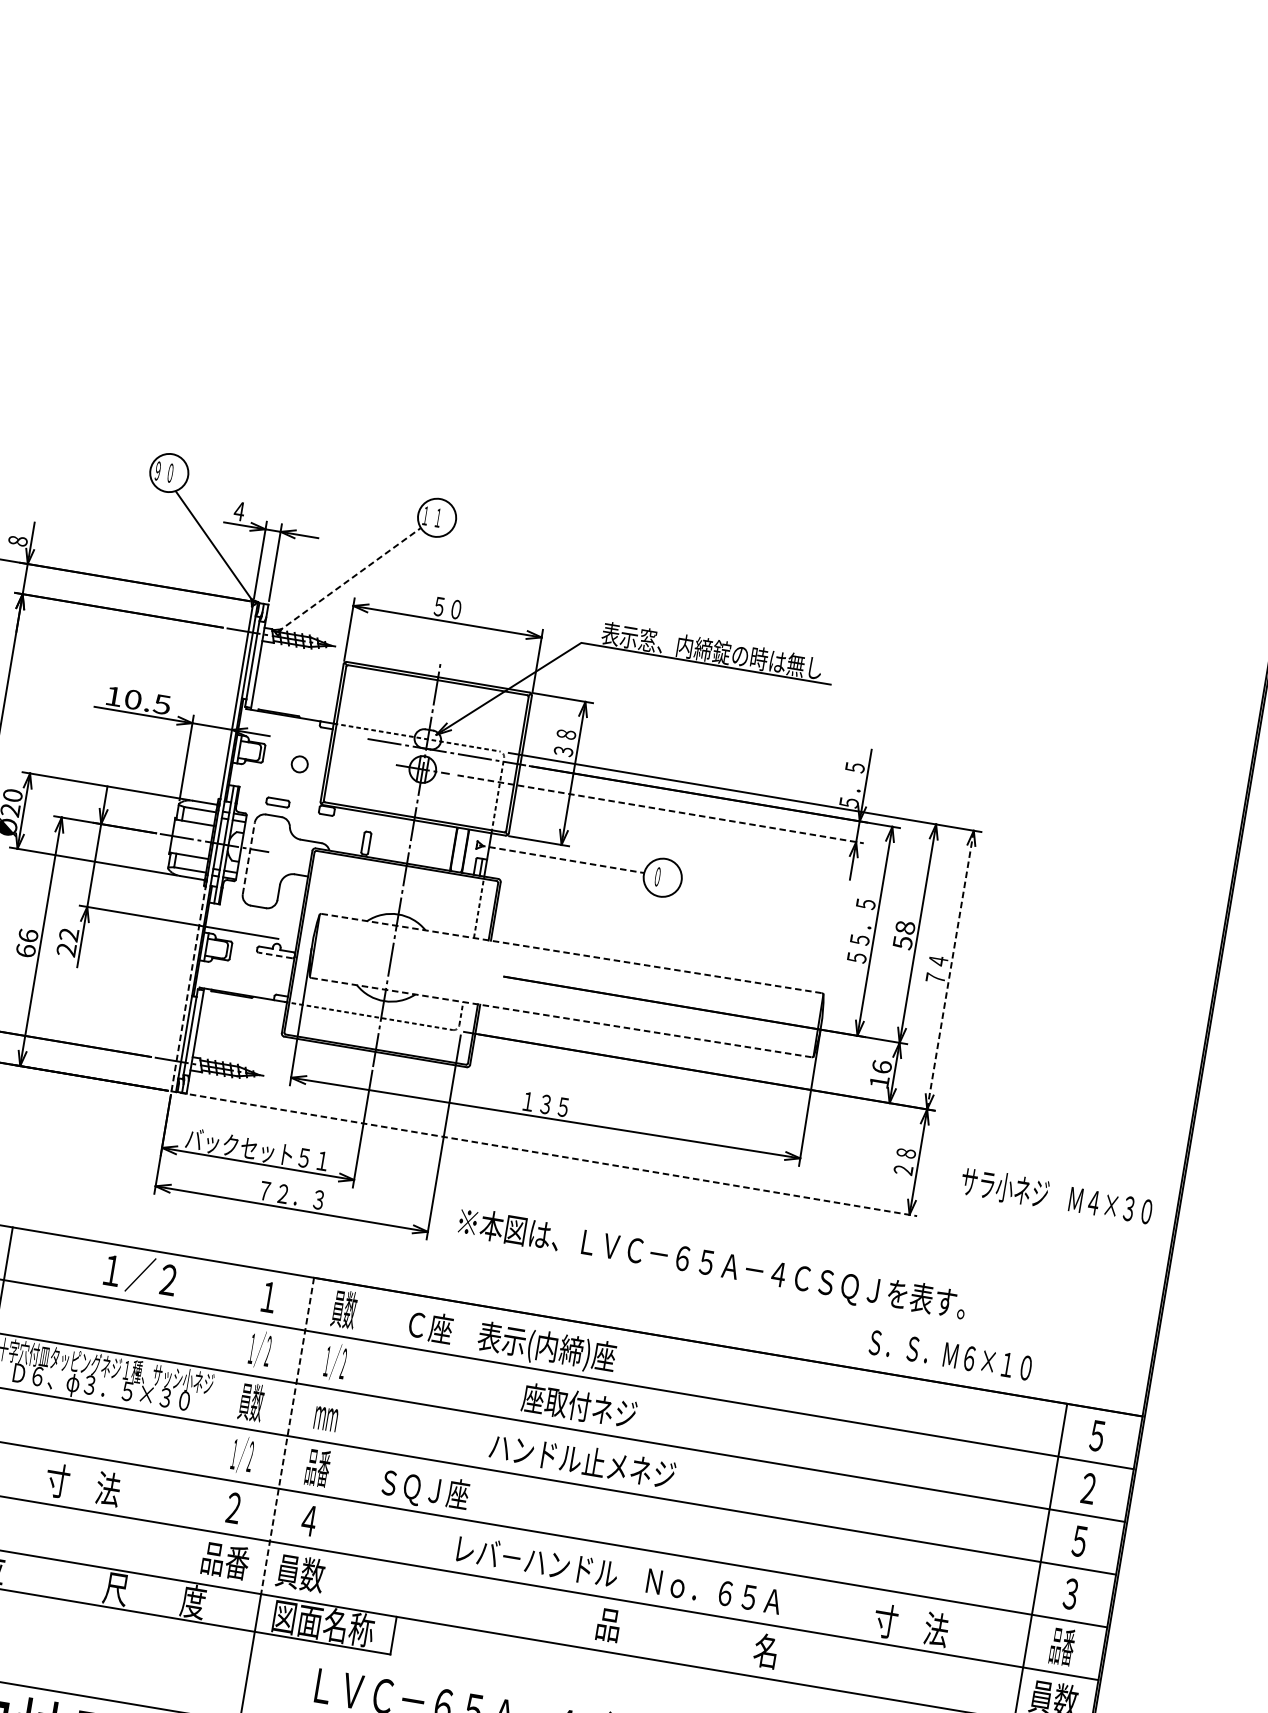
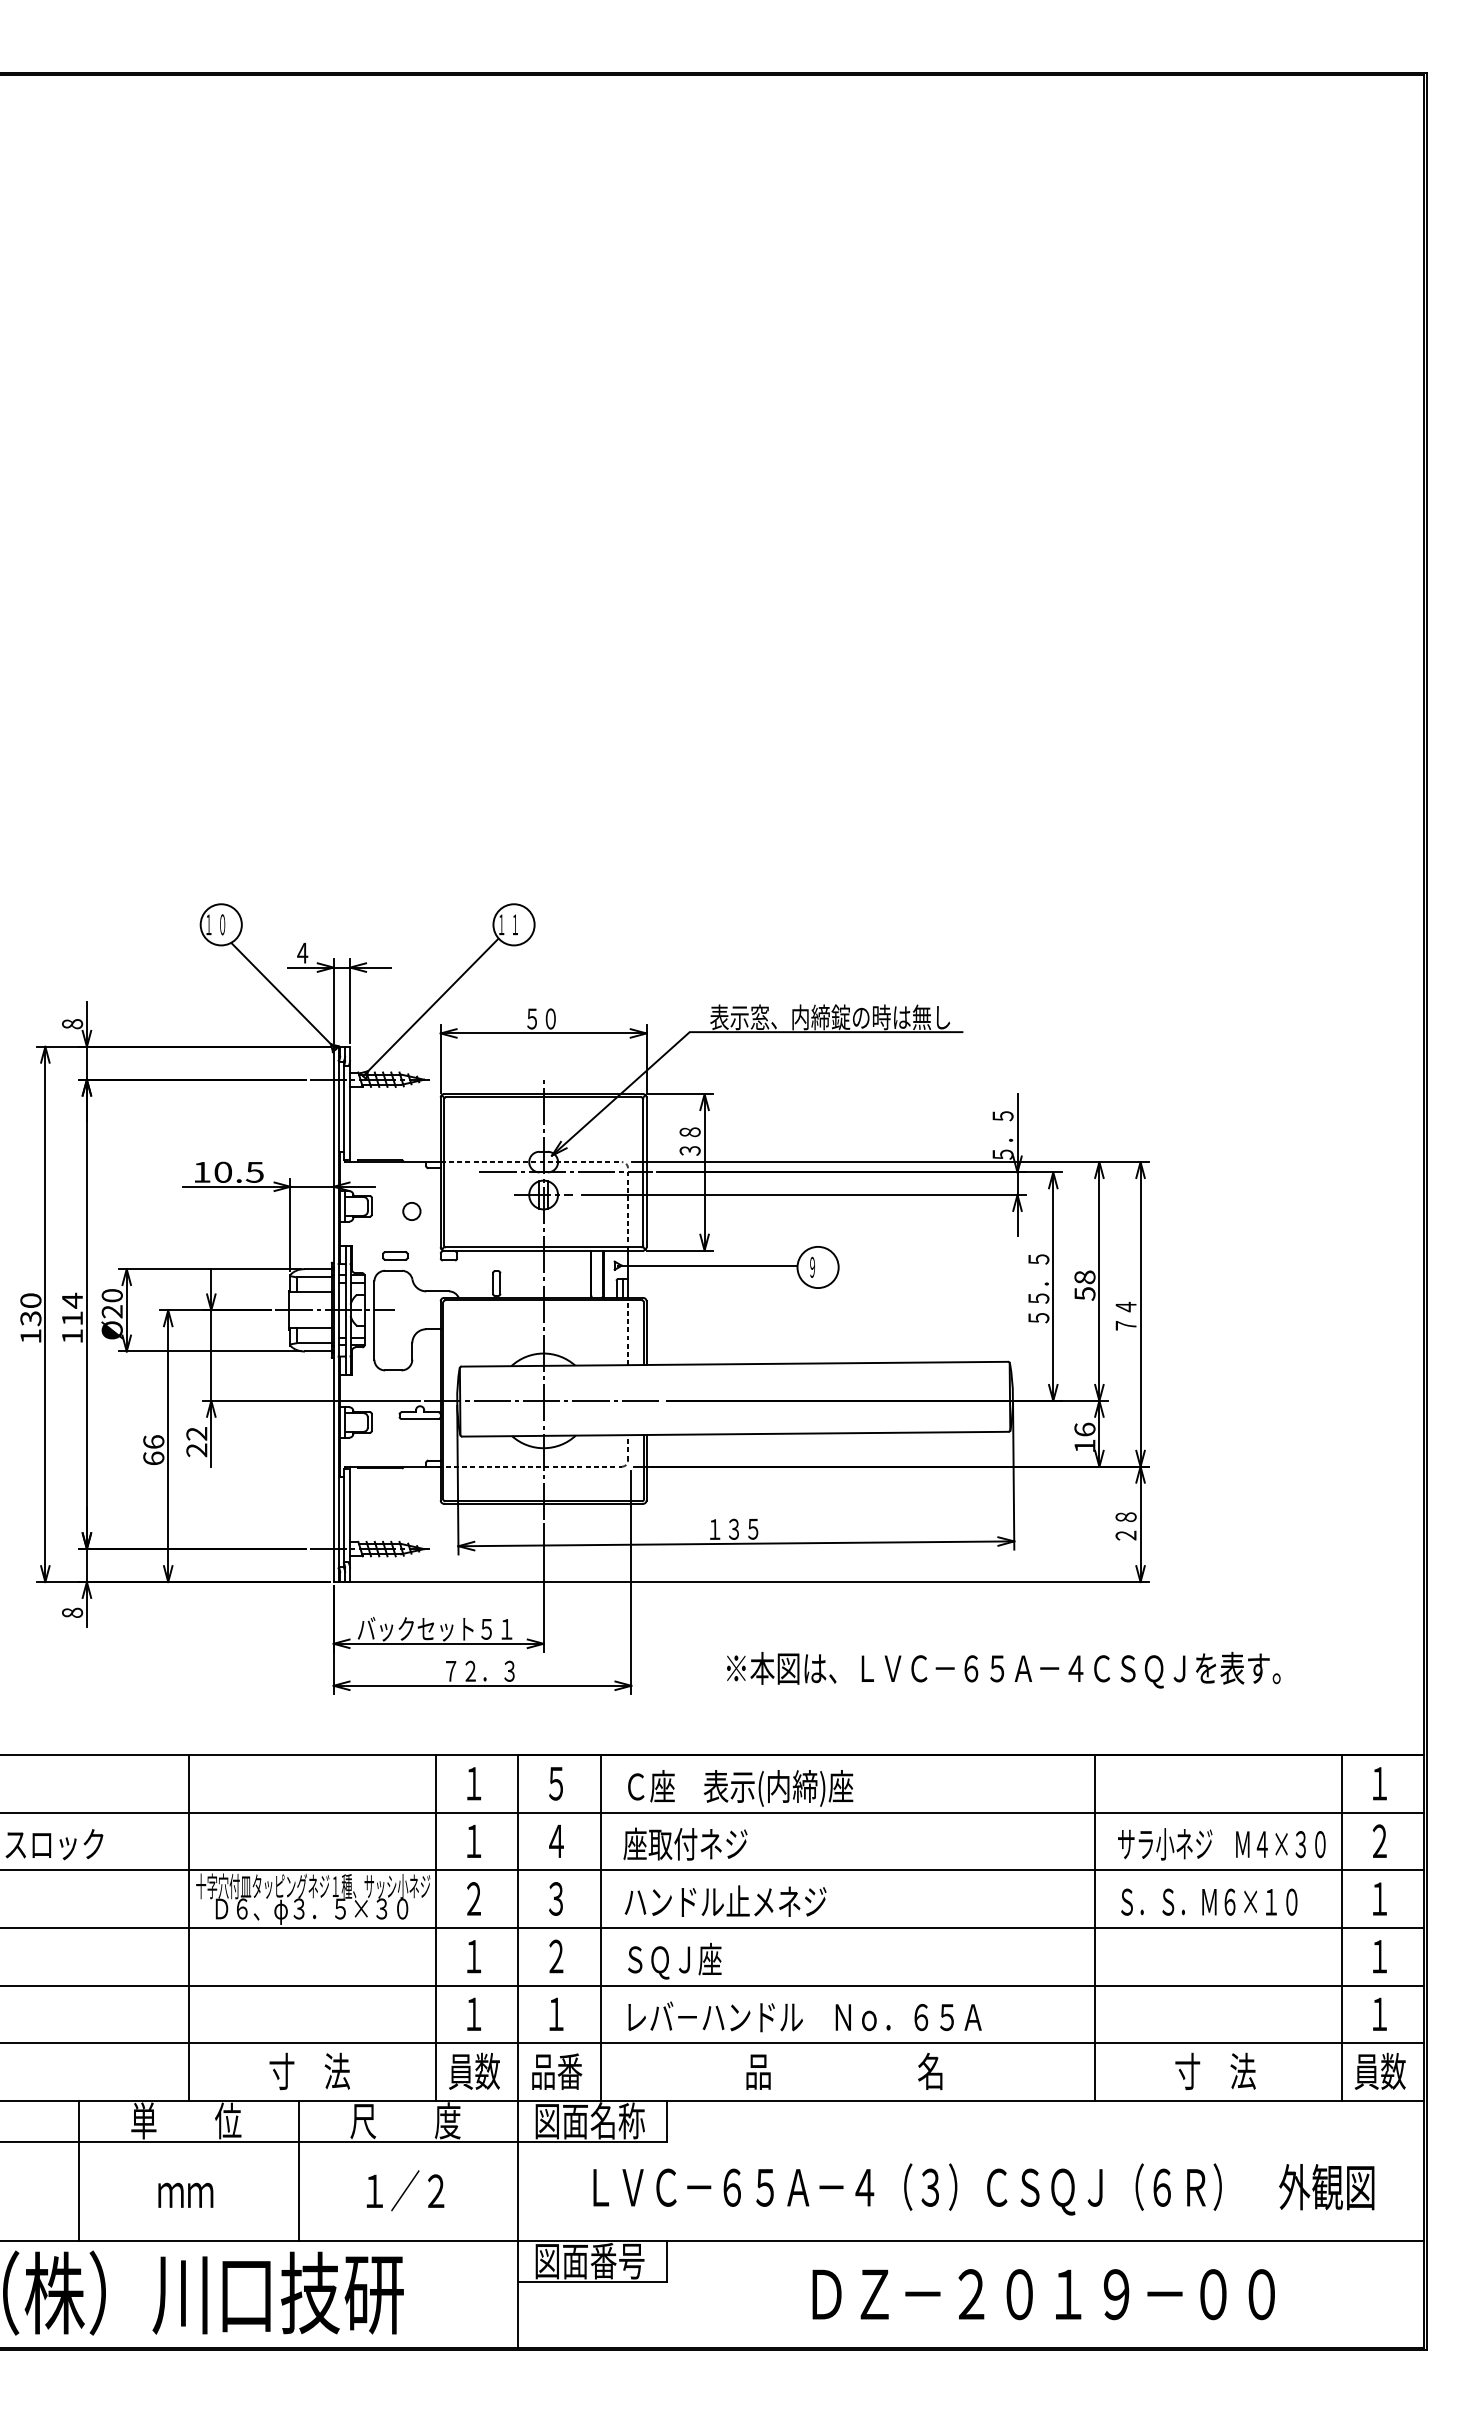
text: (157, 470) -> (208, 924), ９ -> １
line: (350, 580) -> (432, 1006), dashed -> solid
line: (661, 809) -> (804, 1195), dashed -> solid
line: (248, 858) -> (374, 1320), dashed -> solid
line: (561, 859) -> (707, 1265), dashed -> solid
text: (657, 876) -> (812, 1267), ０ -> ９
line: (572, 953) -> (735, 1364), dashed -> solid
line: (275, 955) -> (420, 1419), dashed -> solid
line: (391, 957) -> (543, 1400), added
line: (950, 969) -> (1140, 1313), dashed -> solid
line: (188, 989) -> (333, 1470), dashed -> solid
line: (561, 1017) -> (735, 1434), dashed -> solid
line: (549, 1154) -> (746, 1582), dashed -> solid
text: (1056, 1196) -> (1221, 1844), moved
text: (712, 1264) -> (1003, 1669), moved
text: (140, 1274) -> (405, 2190), moved
text: (343, 1308) -> (555, 1782), 員数 -> ５
text: (260, 1349) -> (474, 1840), １／２ -> １
text: (950, 1354) -> (1209, 1901), moved
text: (335, 1361) -> (556, 1840), １／２ -> ４
text: (251, 1401) -> (473, 1897), 員数 -> ２
text: (579, 1405) -> (685, 1843), moved
text: (326, 1414) -> (556, 1898), ｍｍ -> ３
line: (212, 1423) -> (436, 1927), added
line: (287, 1435) -> (518, 1927), dashed -> solid
text: (1097, 1435) -> (1379, 1783), ５ -> １
line: (362, 1448) -> (600, 1927), added
text: (243, 1454) -> (474, 1955), １／２ -> １
text: (582, 1459) -> (725, 1900), moved
text: (318, 1467) -> (556, 1956), 品番 -> ２
text: (82, 1485) -> (309, 2071), moved
text: (234, 1507) -> (474, 2013), ２ -> １
text: (309, 1520) -> (556, 2013), ４ -> １
line: (814, 1523) -> (1094, 1927), added
text: (1079, 1540) -> (1379, 1898), ５ -> １
text: (225, 1559) -> (474, 2070), 品番 -> 員数
text: (300, 1572) -> (556, 2070), 員数 -> 品番
text: (618, 1574) -> (804, 2016), moved
text: (1070, 1593) -> (1379, 1956), ３ -> １
line: (49, 1624) -> (298, 2170), added
text: (911, 1624) -> (1215, 2070), moved
text: (687, 1637) -> (844, 2071), moved
text: (1062, 1646) -> (1379, 2013), 品番 -> １

